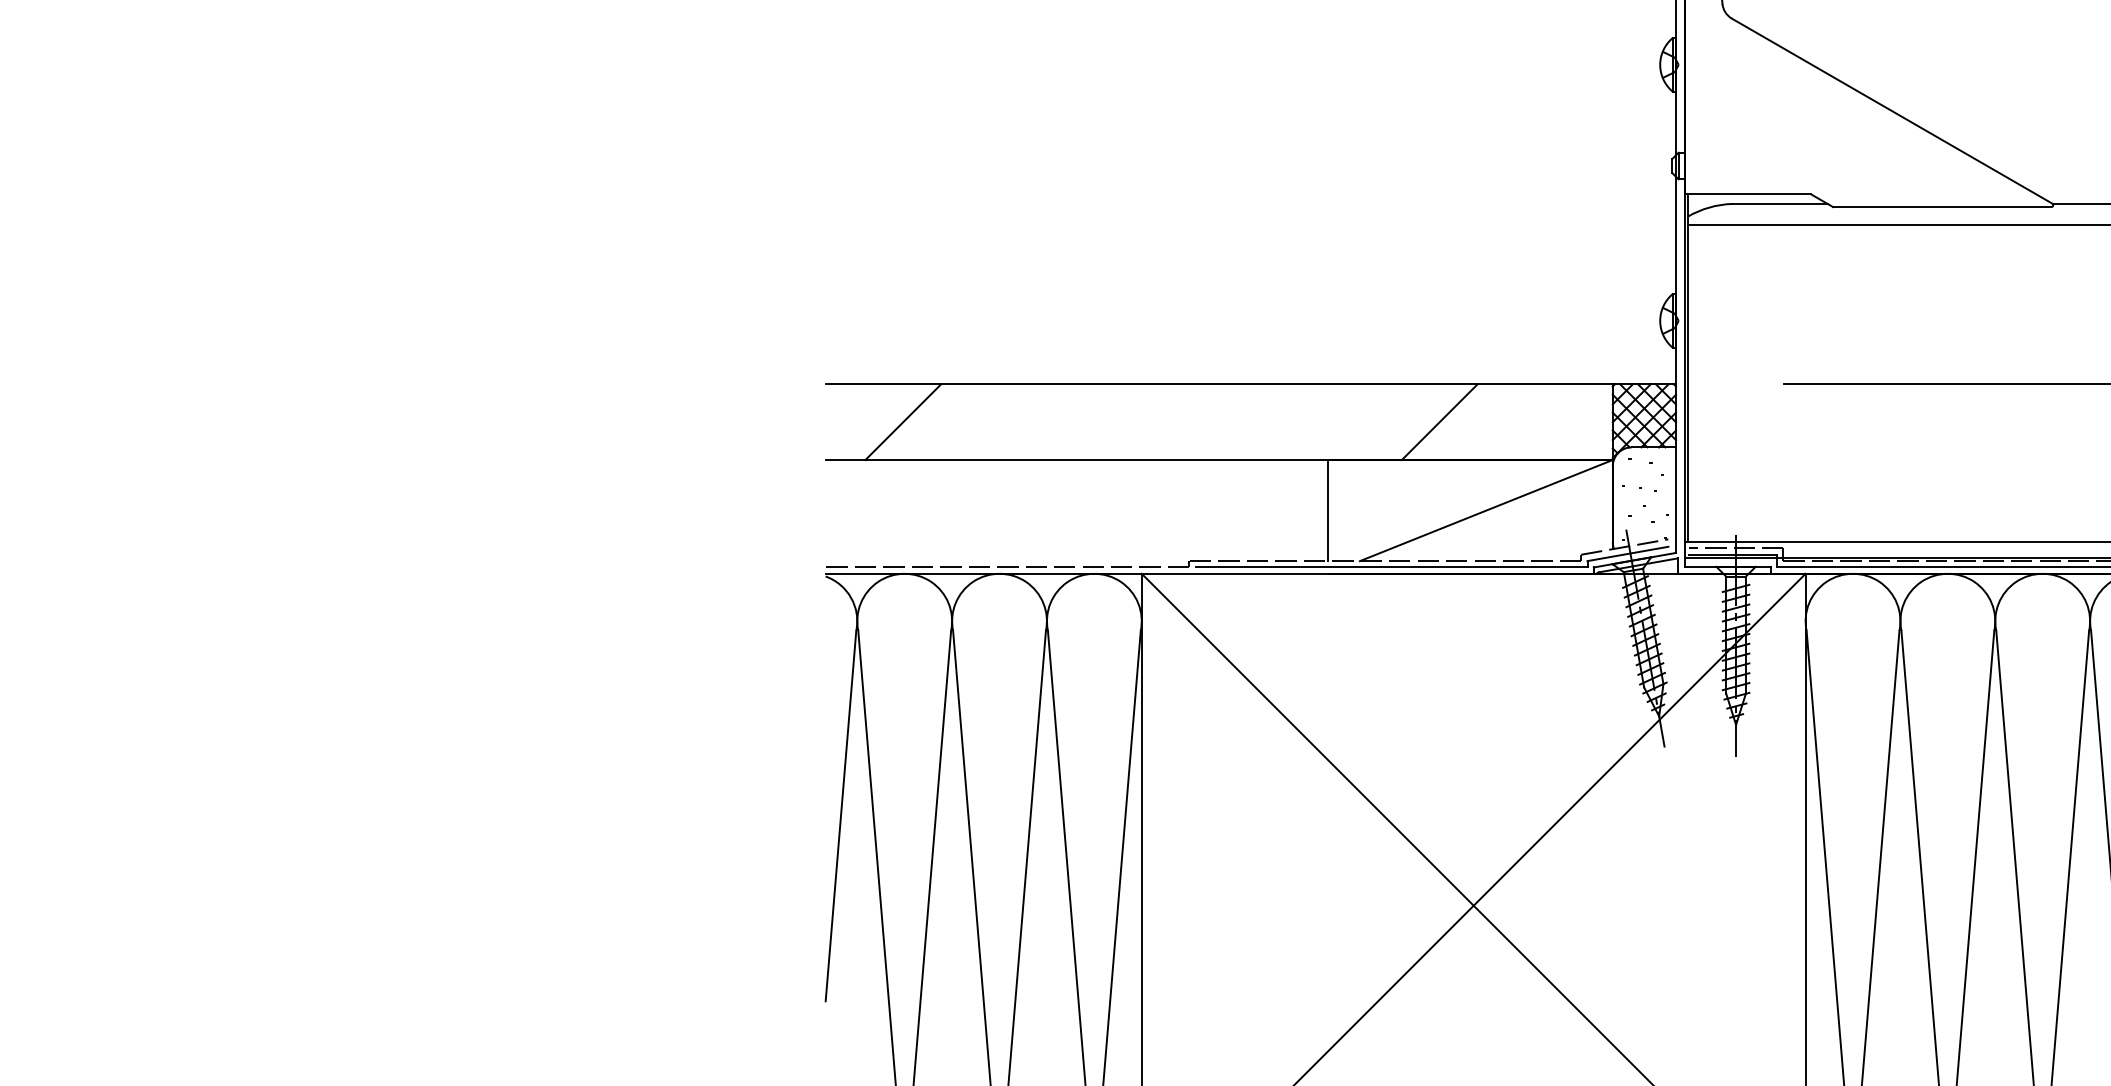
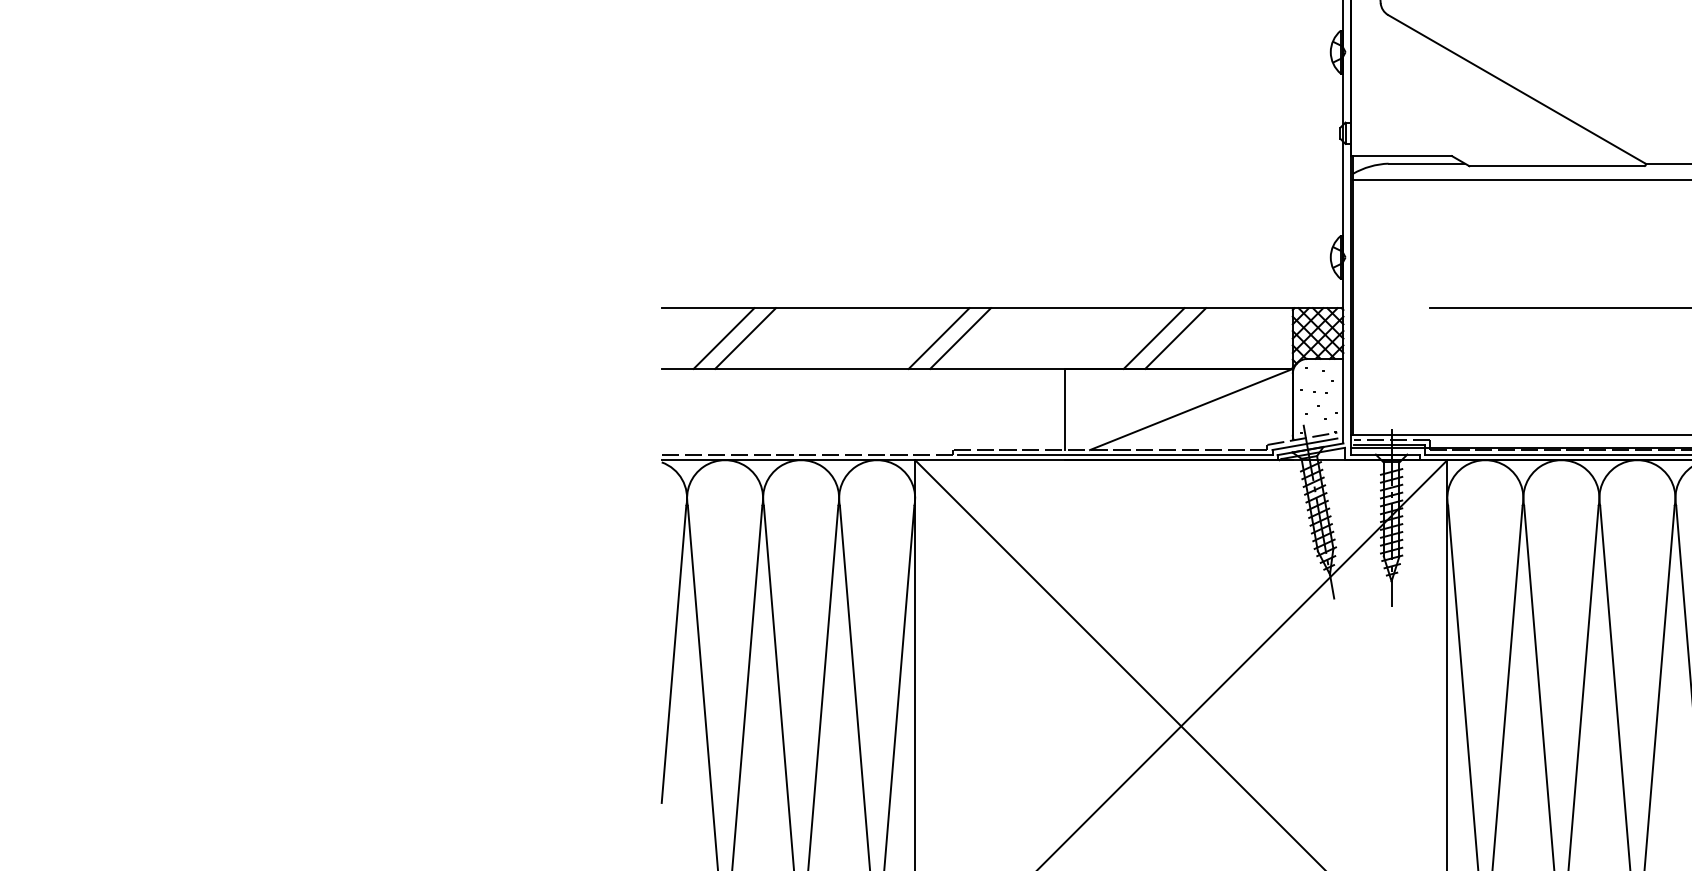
line: (930, 422) -> (745, 338), added
line: (1171, 422) -> (938, 338), added
line: (1198, 422) -> (960, 338), added
line: (1466, 422) -> (1175, 338), added

